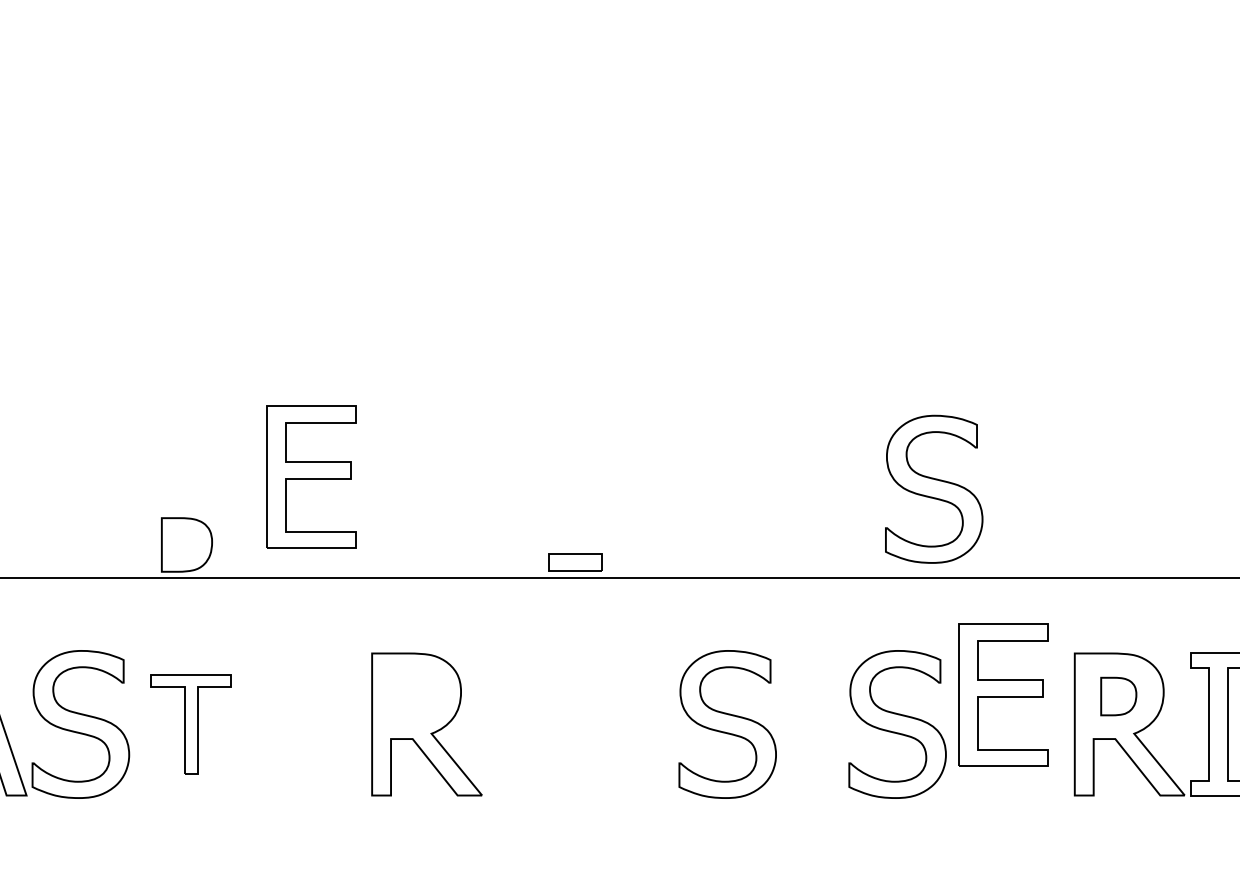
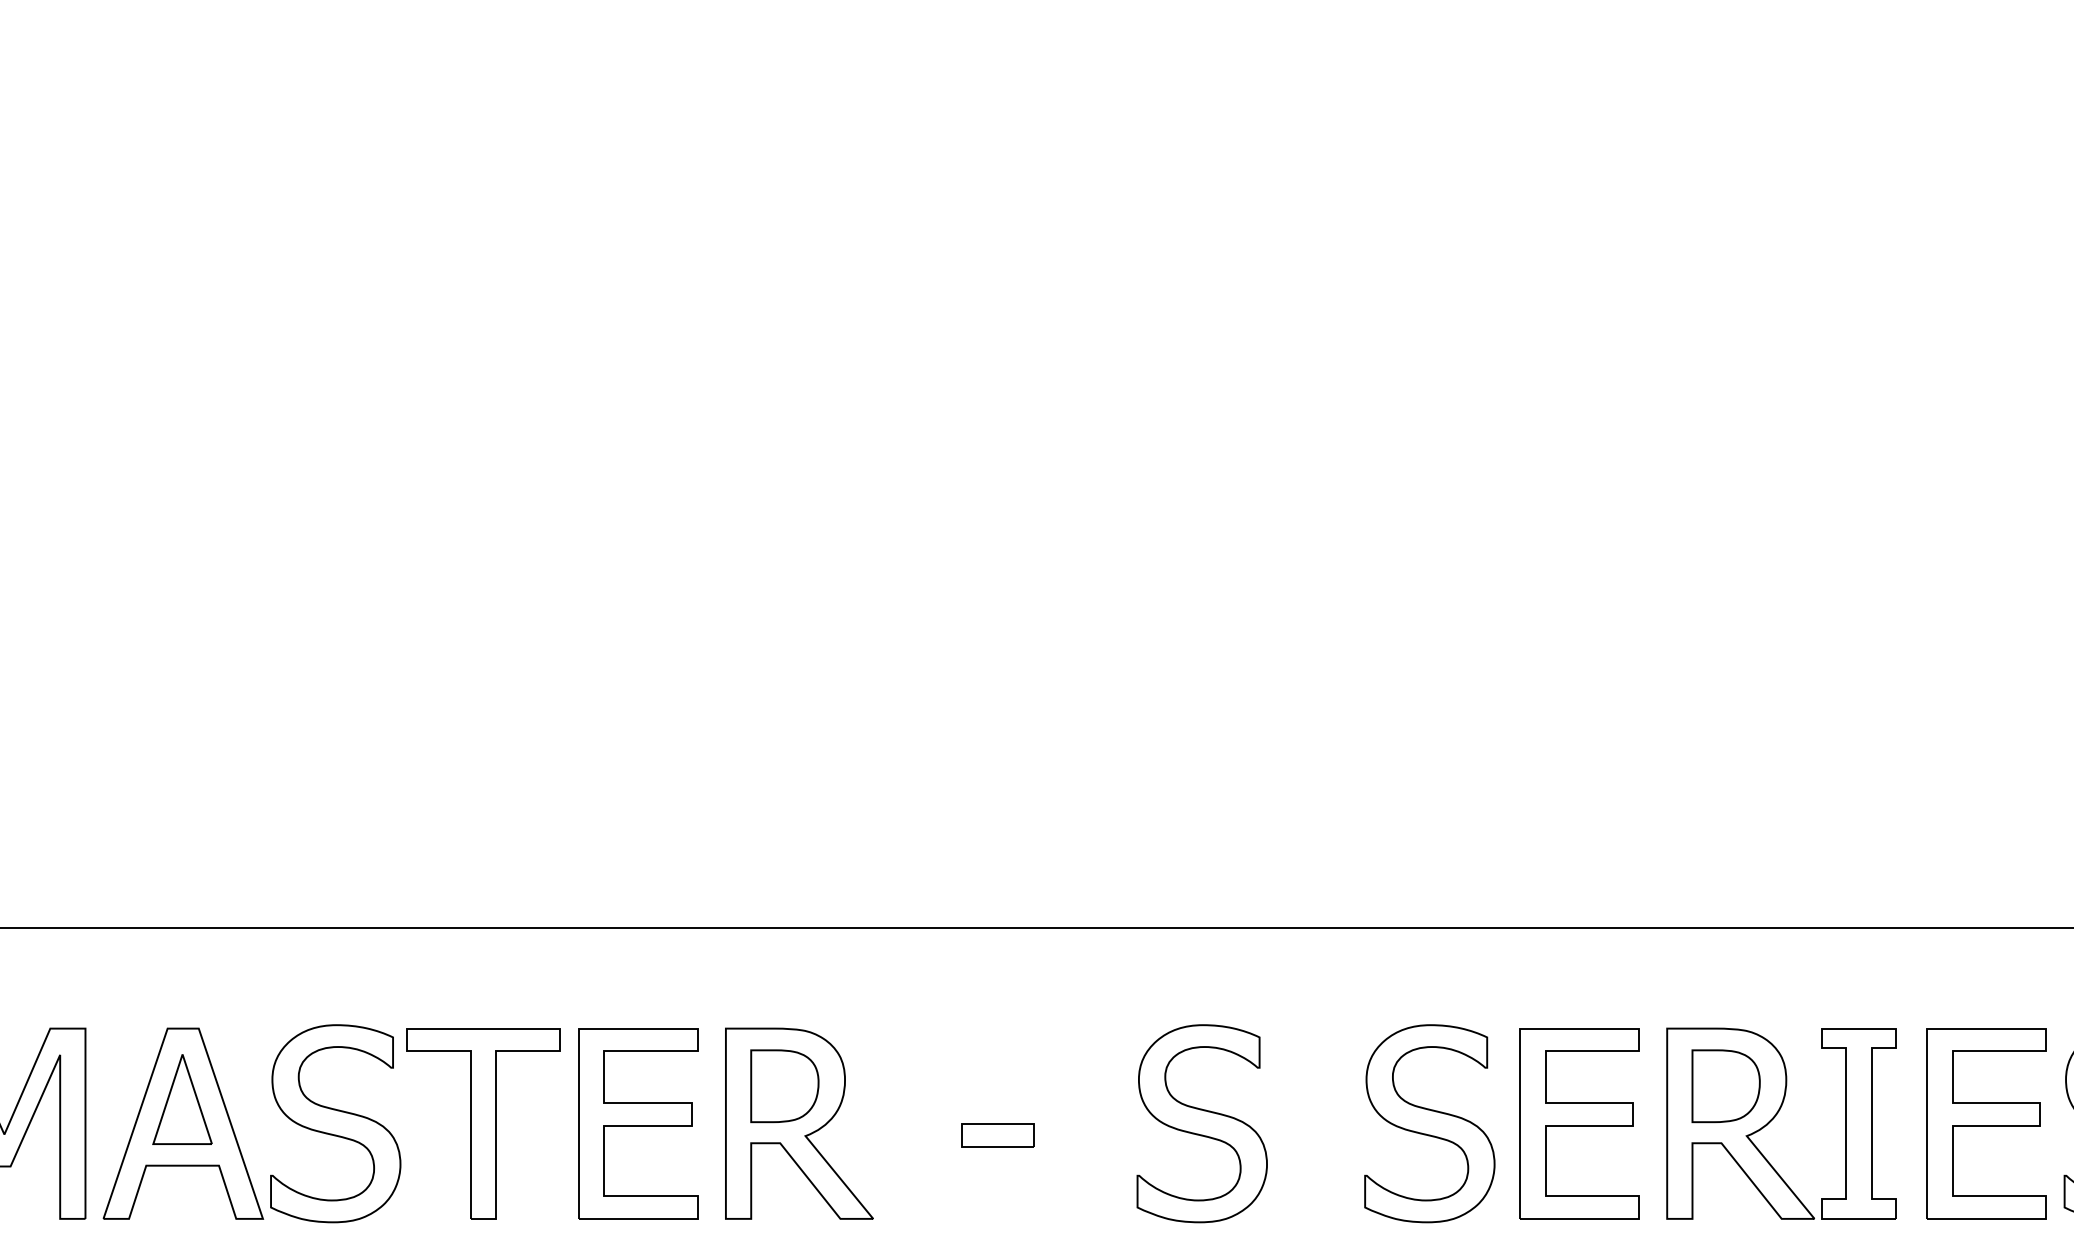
part: (311, 477) -> (638, 1123), moved
part: (933, 489) -> (1478, 808), removed
part: (186, 545) -> (784, 1086), moved
part: (574, 562) -> (997, 1135), moved
part: (1003, 695) -> (1579, 1123), moved
part: (1118, 696) -> (1725, 1086), size x1.43
part: (191, 724) -> (483, 1123), size x1.43

